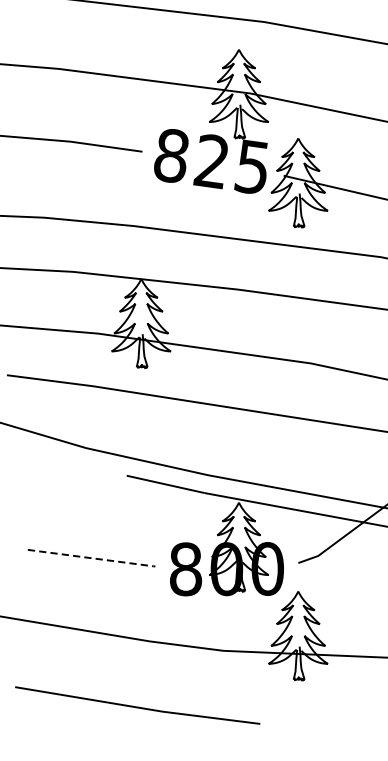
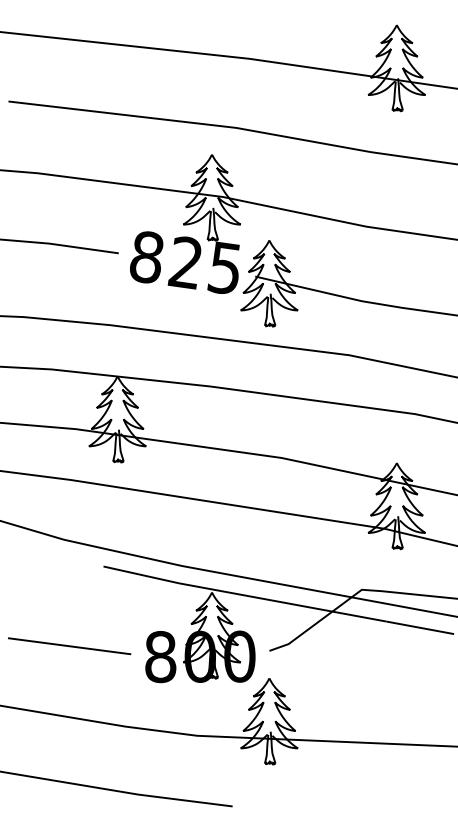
line: (92, 558) -> (70, 646), dashed -> solid

